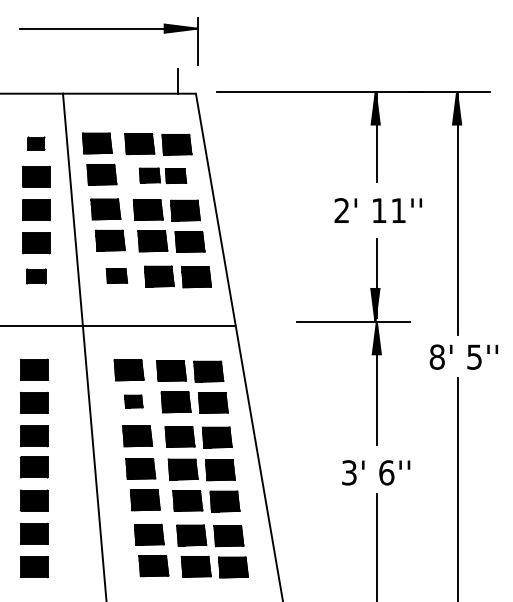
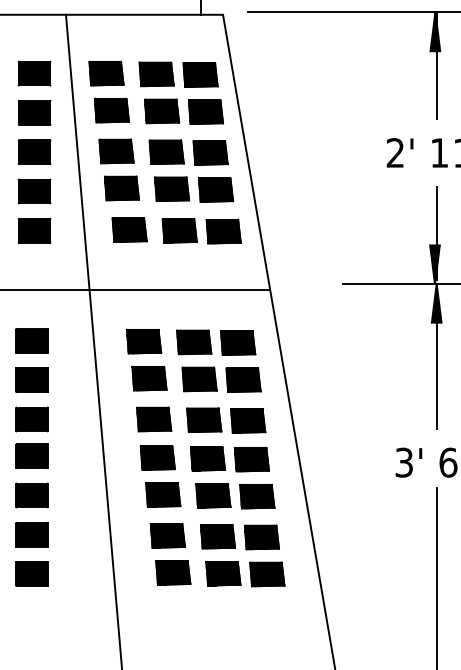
part: (36, 143) -> (34, 73), size x1.67
part: (162, 175) -> (183, 111), size x1.43
part: (116, 275) -> (129, 229), size x1.43
part: (36, 276) -> (34, 230), size x1.43
part: (133, 401) -> (149, 378), size x1.67

